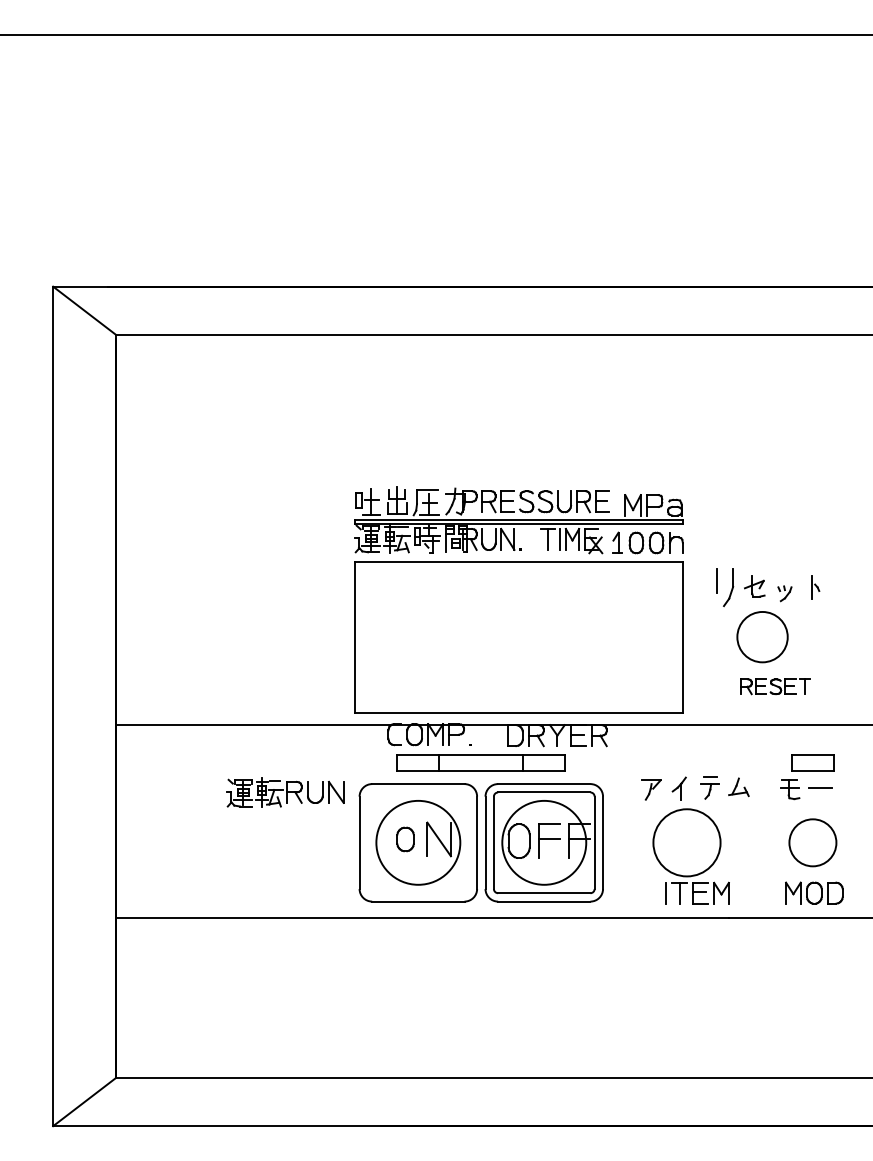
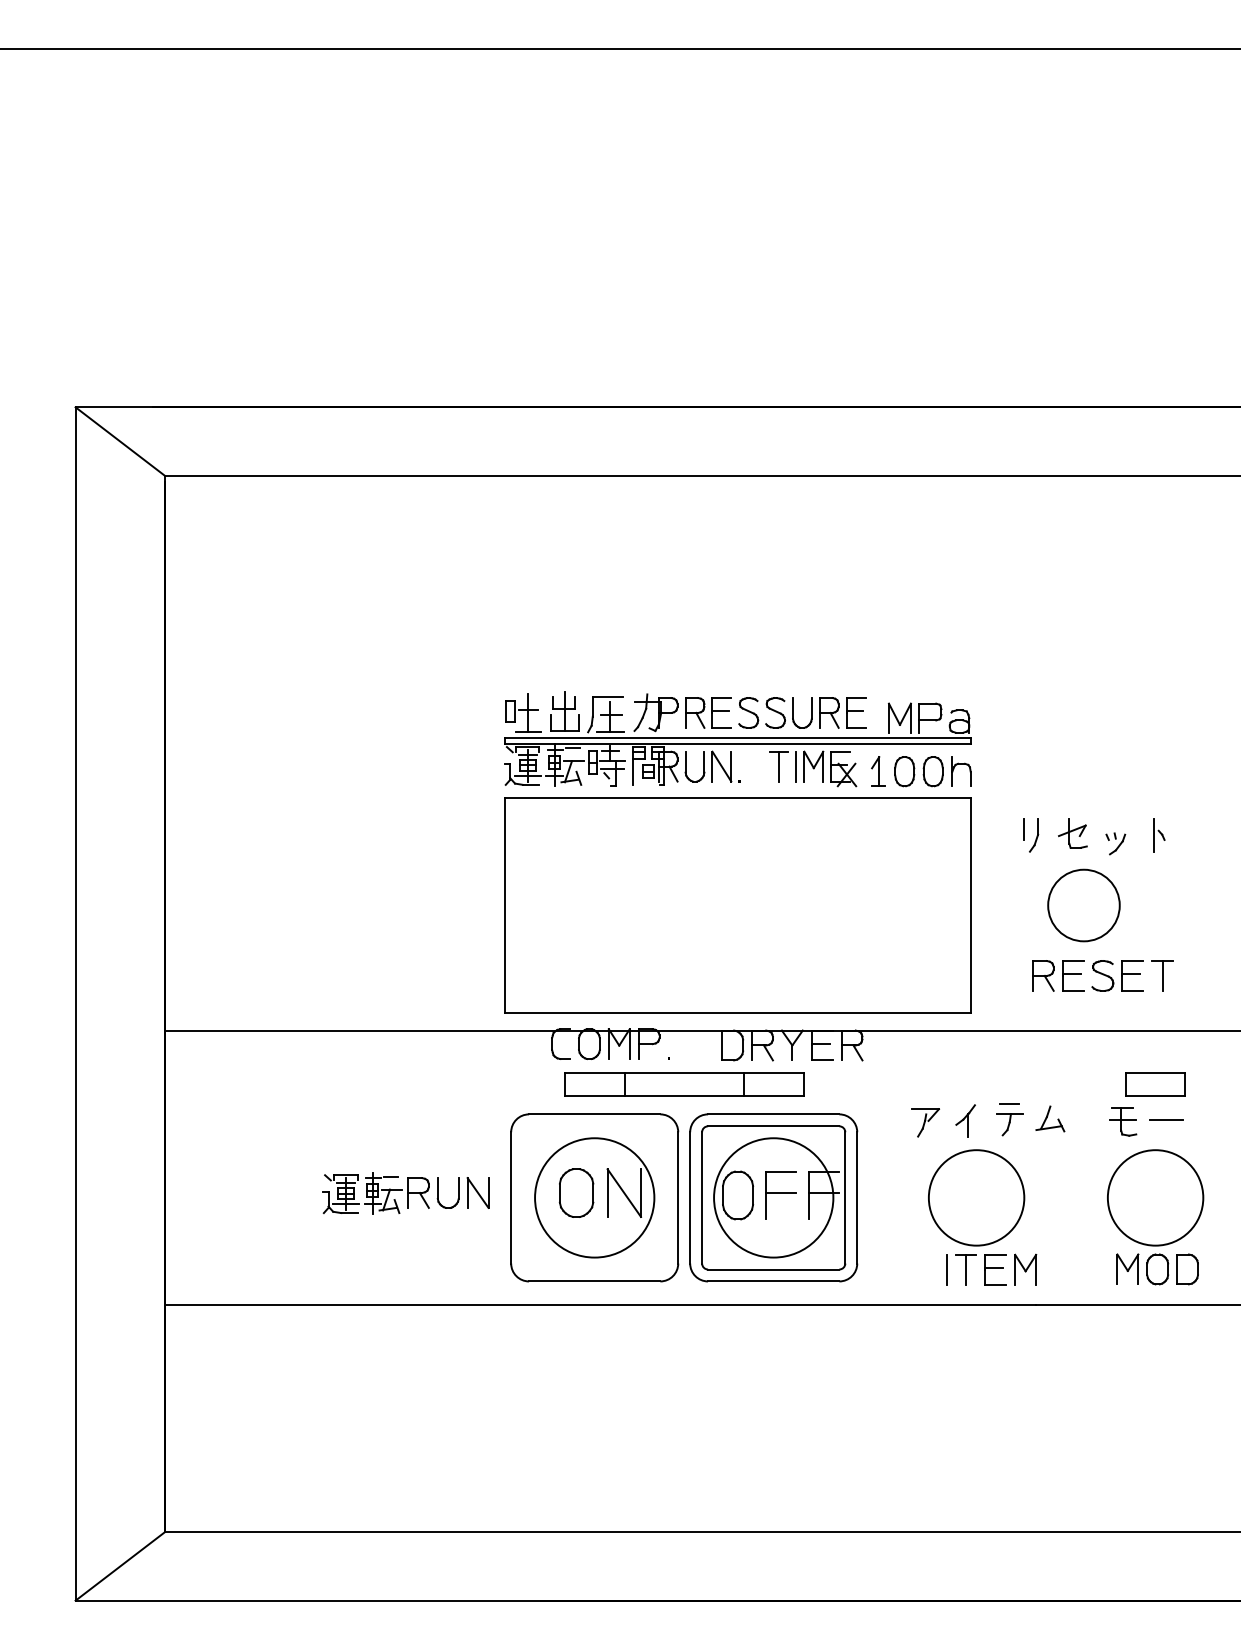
part: (725, 587) -> (1031, 834), size x0.62
part: (775, 686) -> (1102, 975), size x1.43
part: (285, 792) -> (405, 1193), moved
part: (405, 839) -> (576, 1193), size x1.43
circle: (812, 842) -> (1154, 1197), size x1.43

